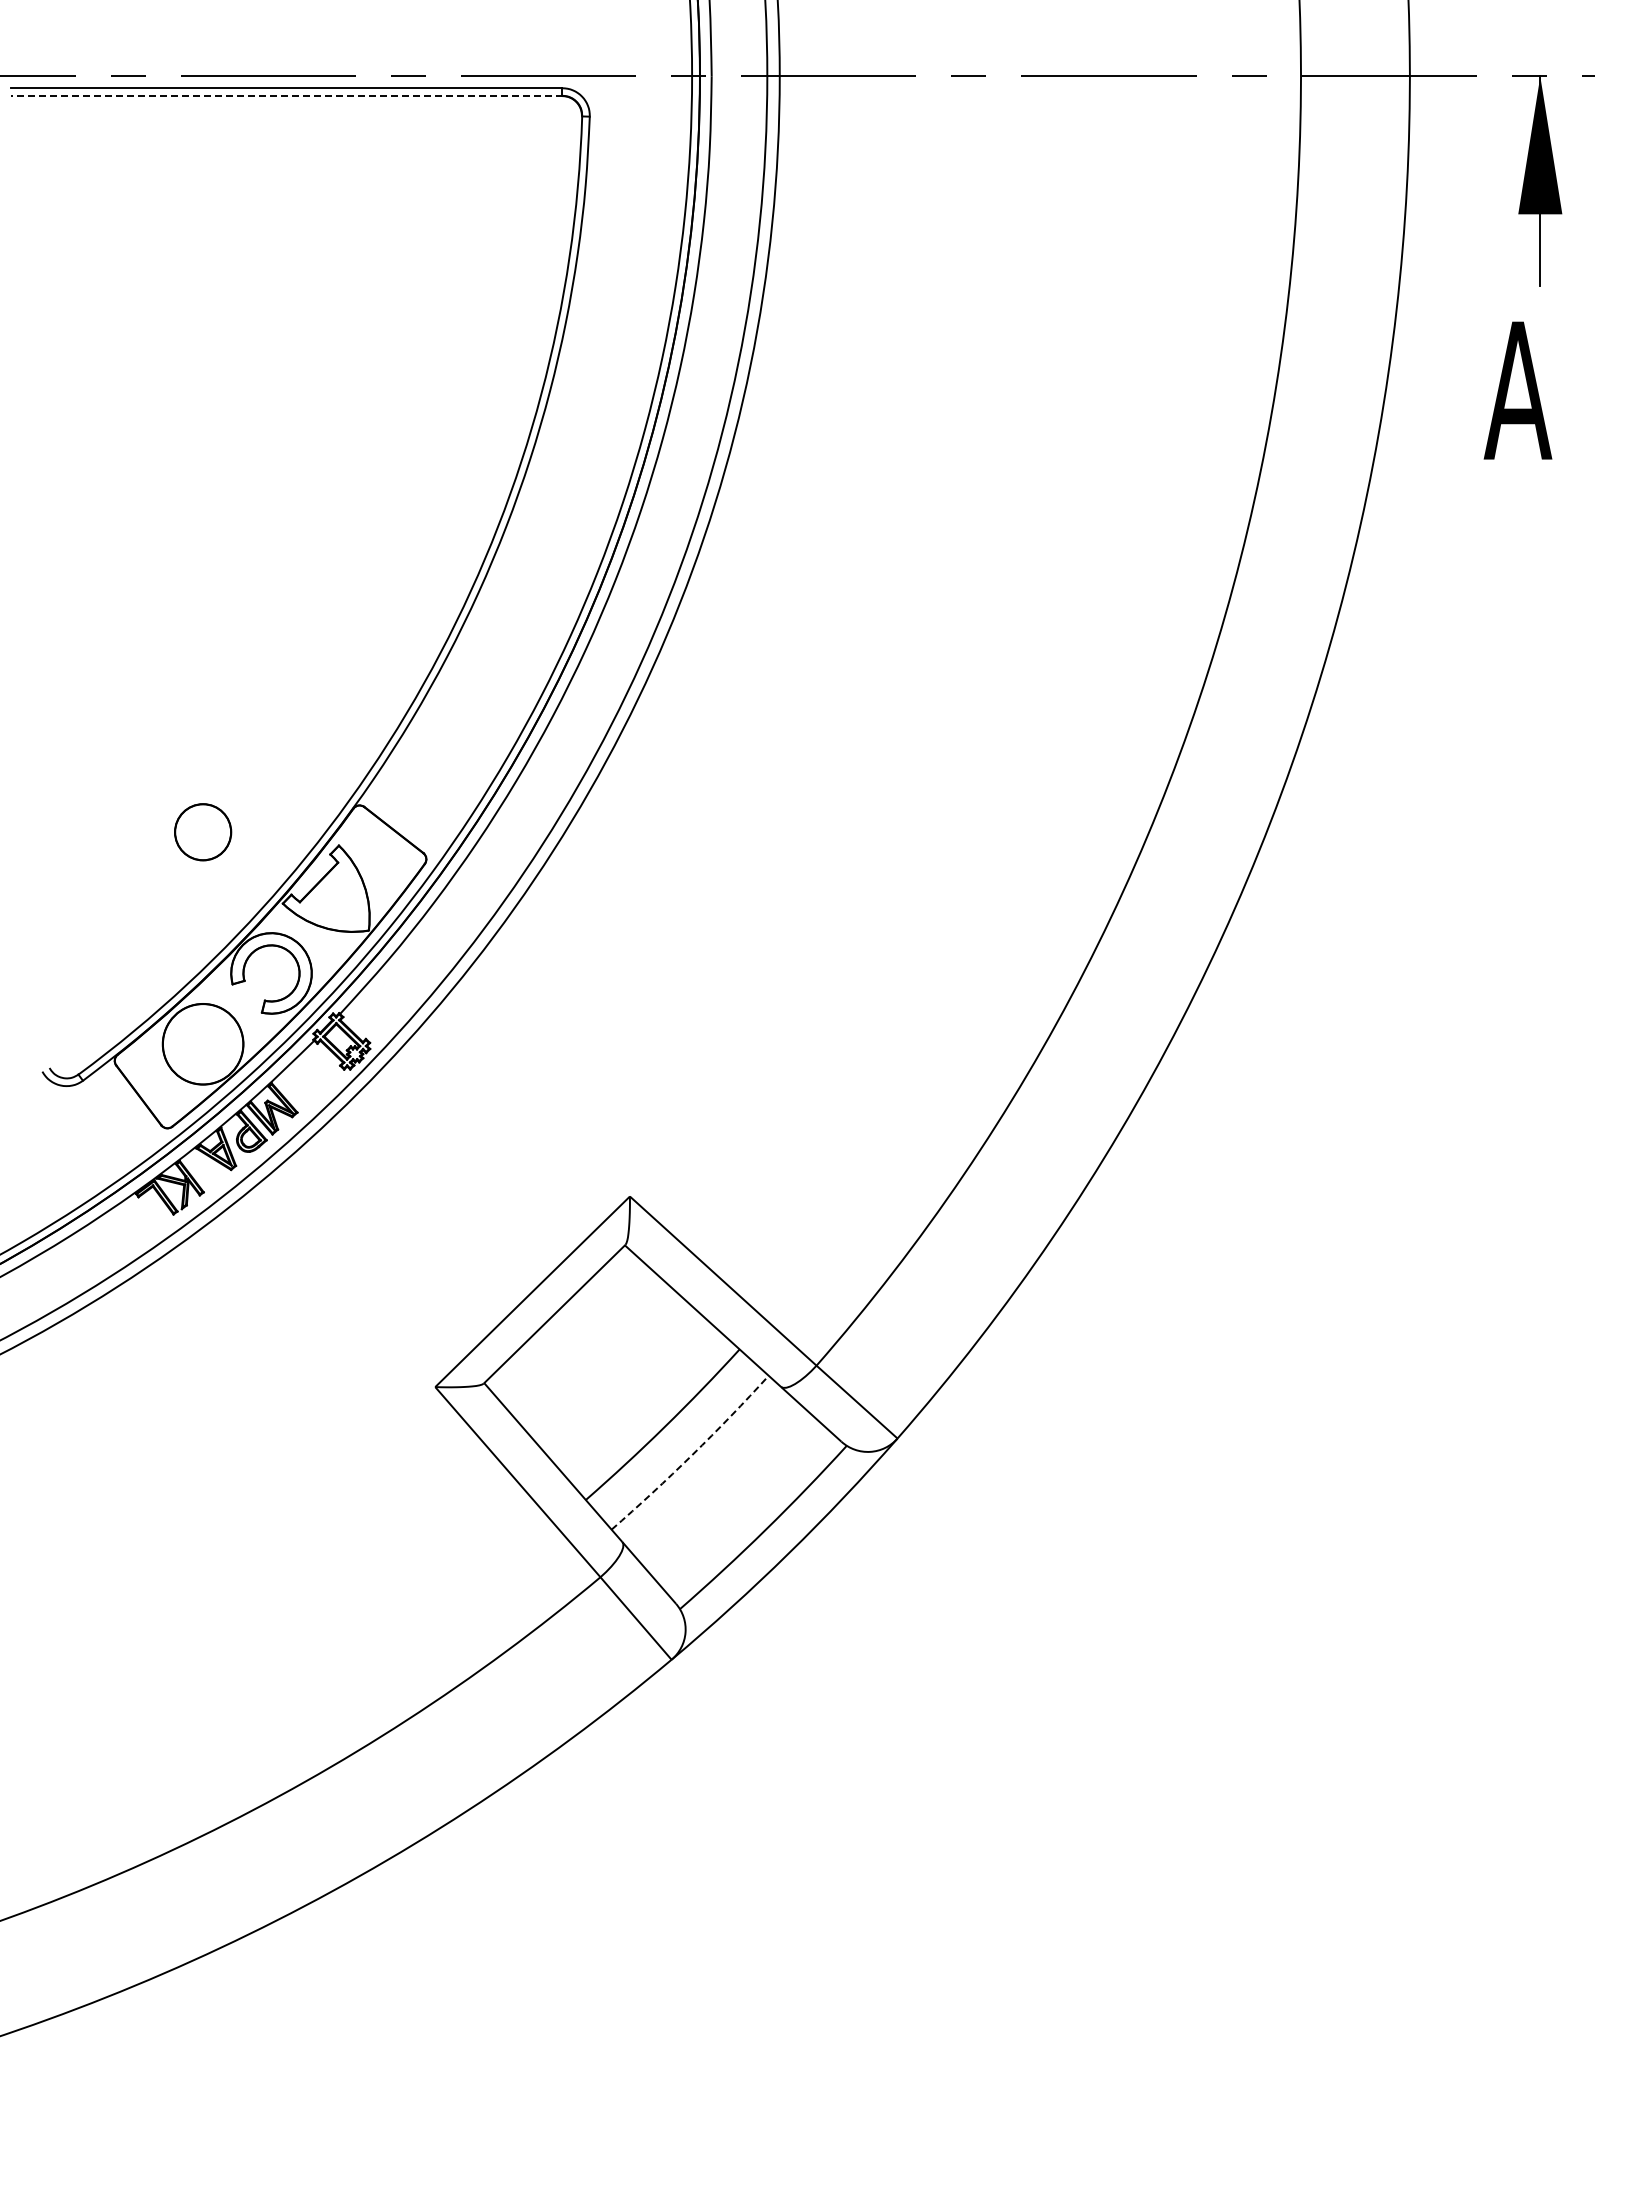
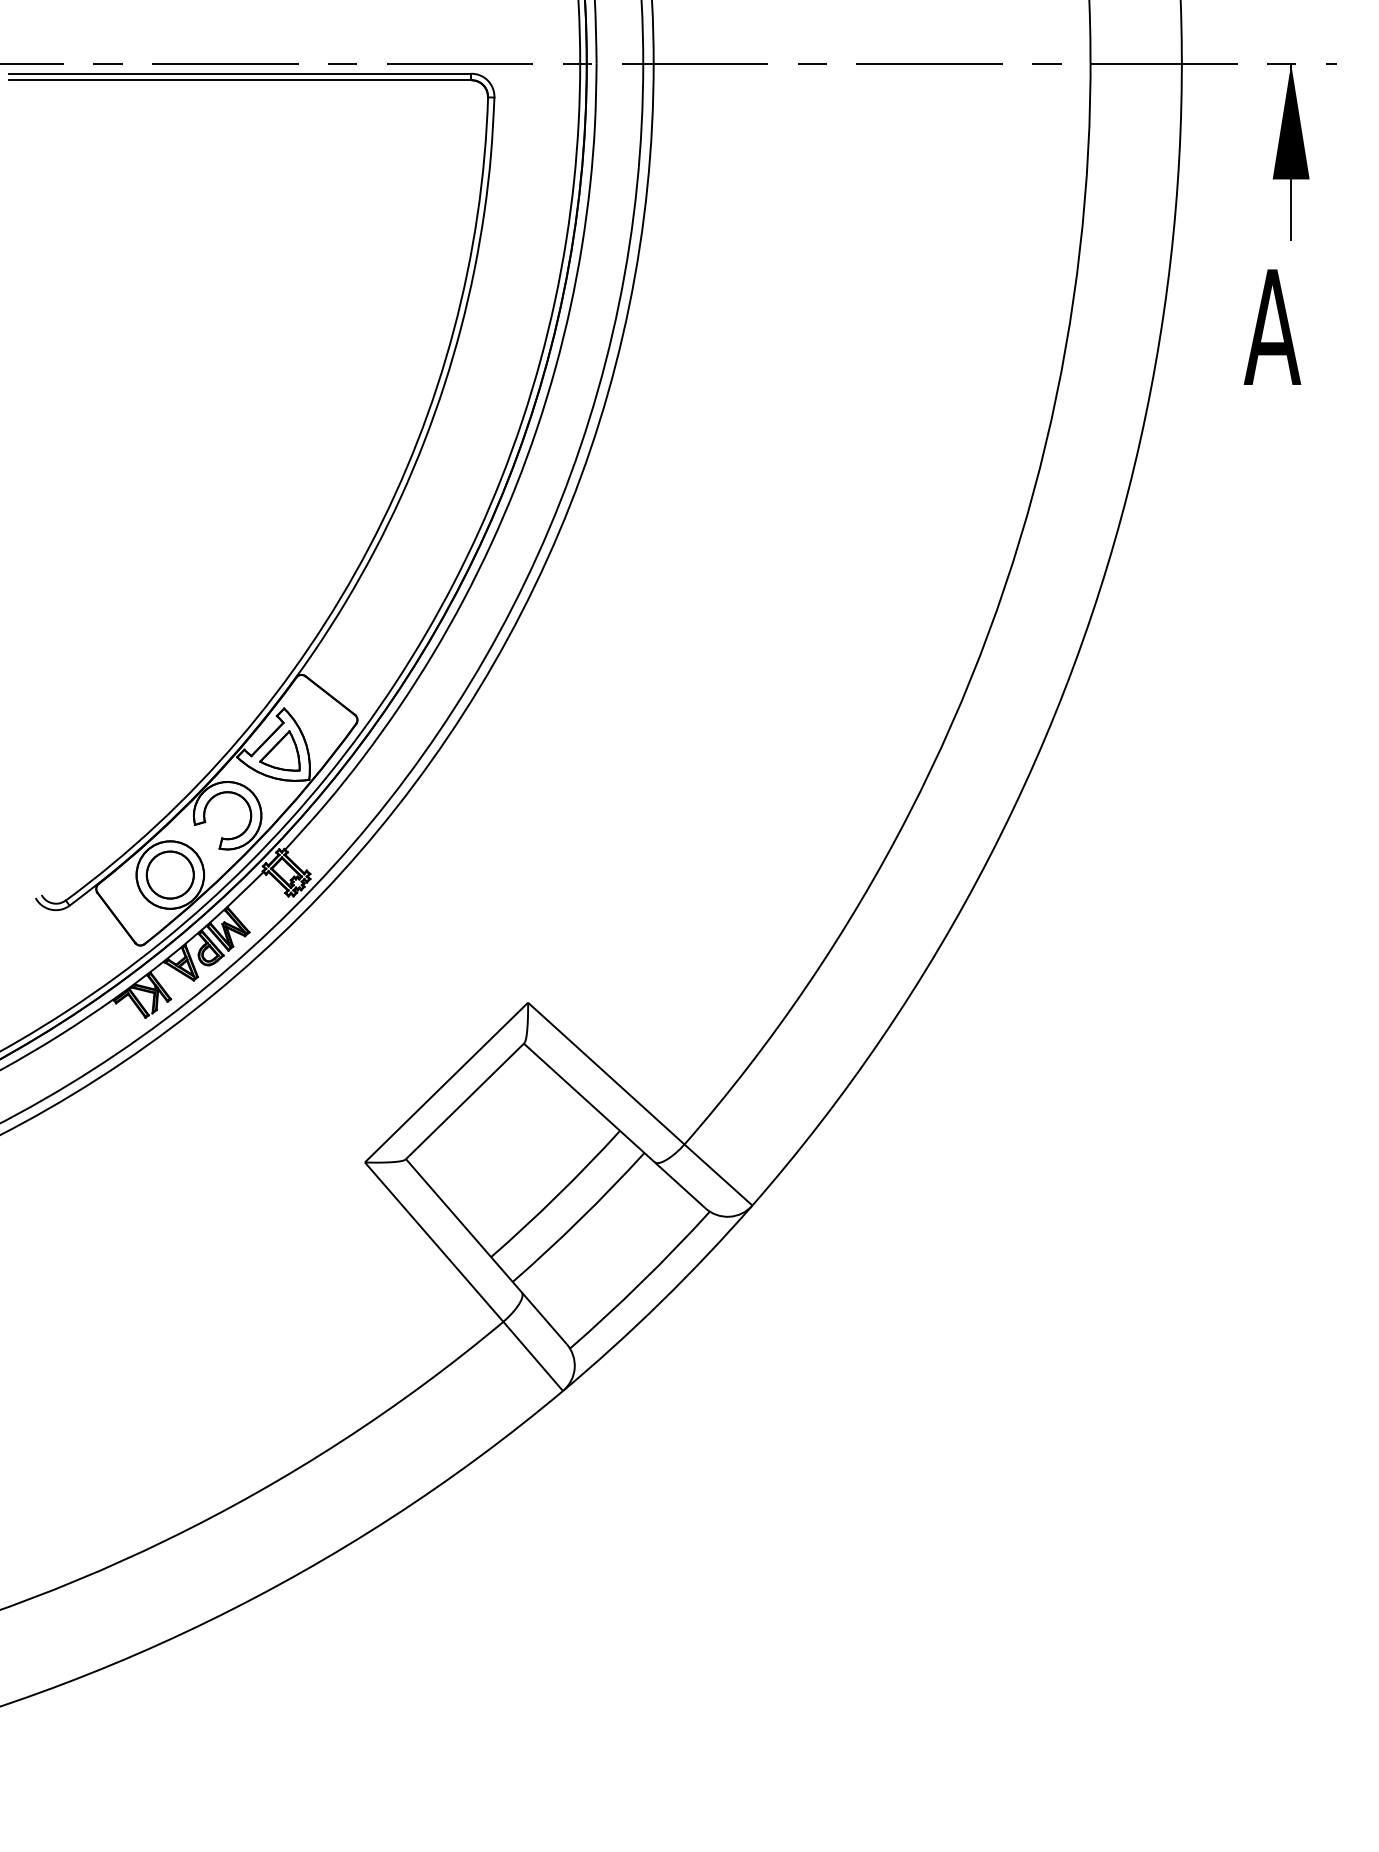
line: (286, 95) -> (240, 79), dashed -> solid
circle: (203, 832) -> (170, 875), moved
part: (333, 895) -> (279, 750), added
arc: (692, 1454) -> (580, 1218), dashed -> solid

